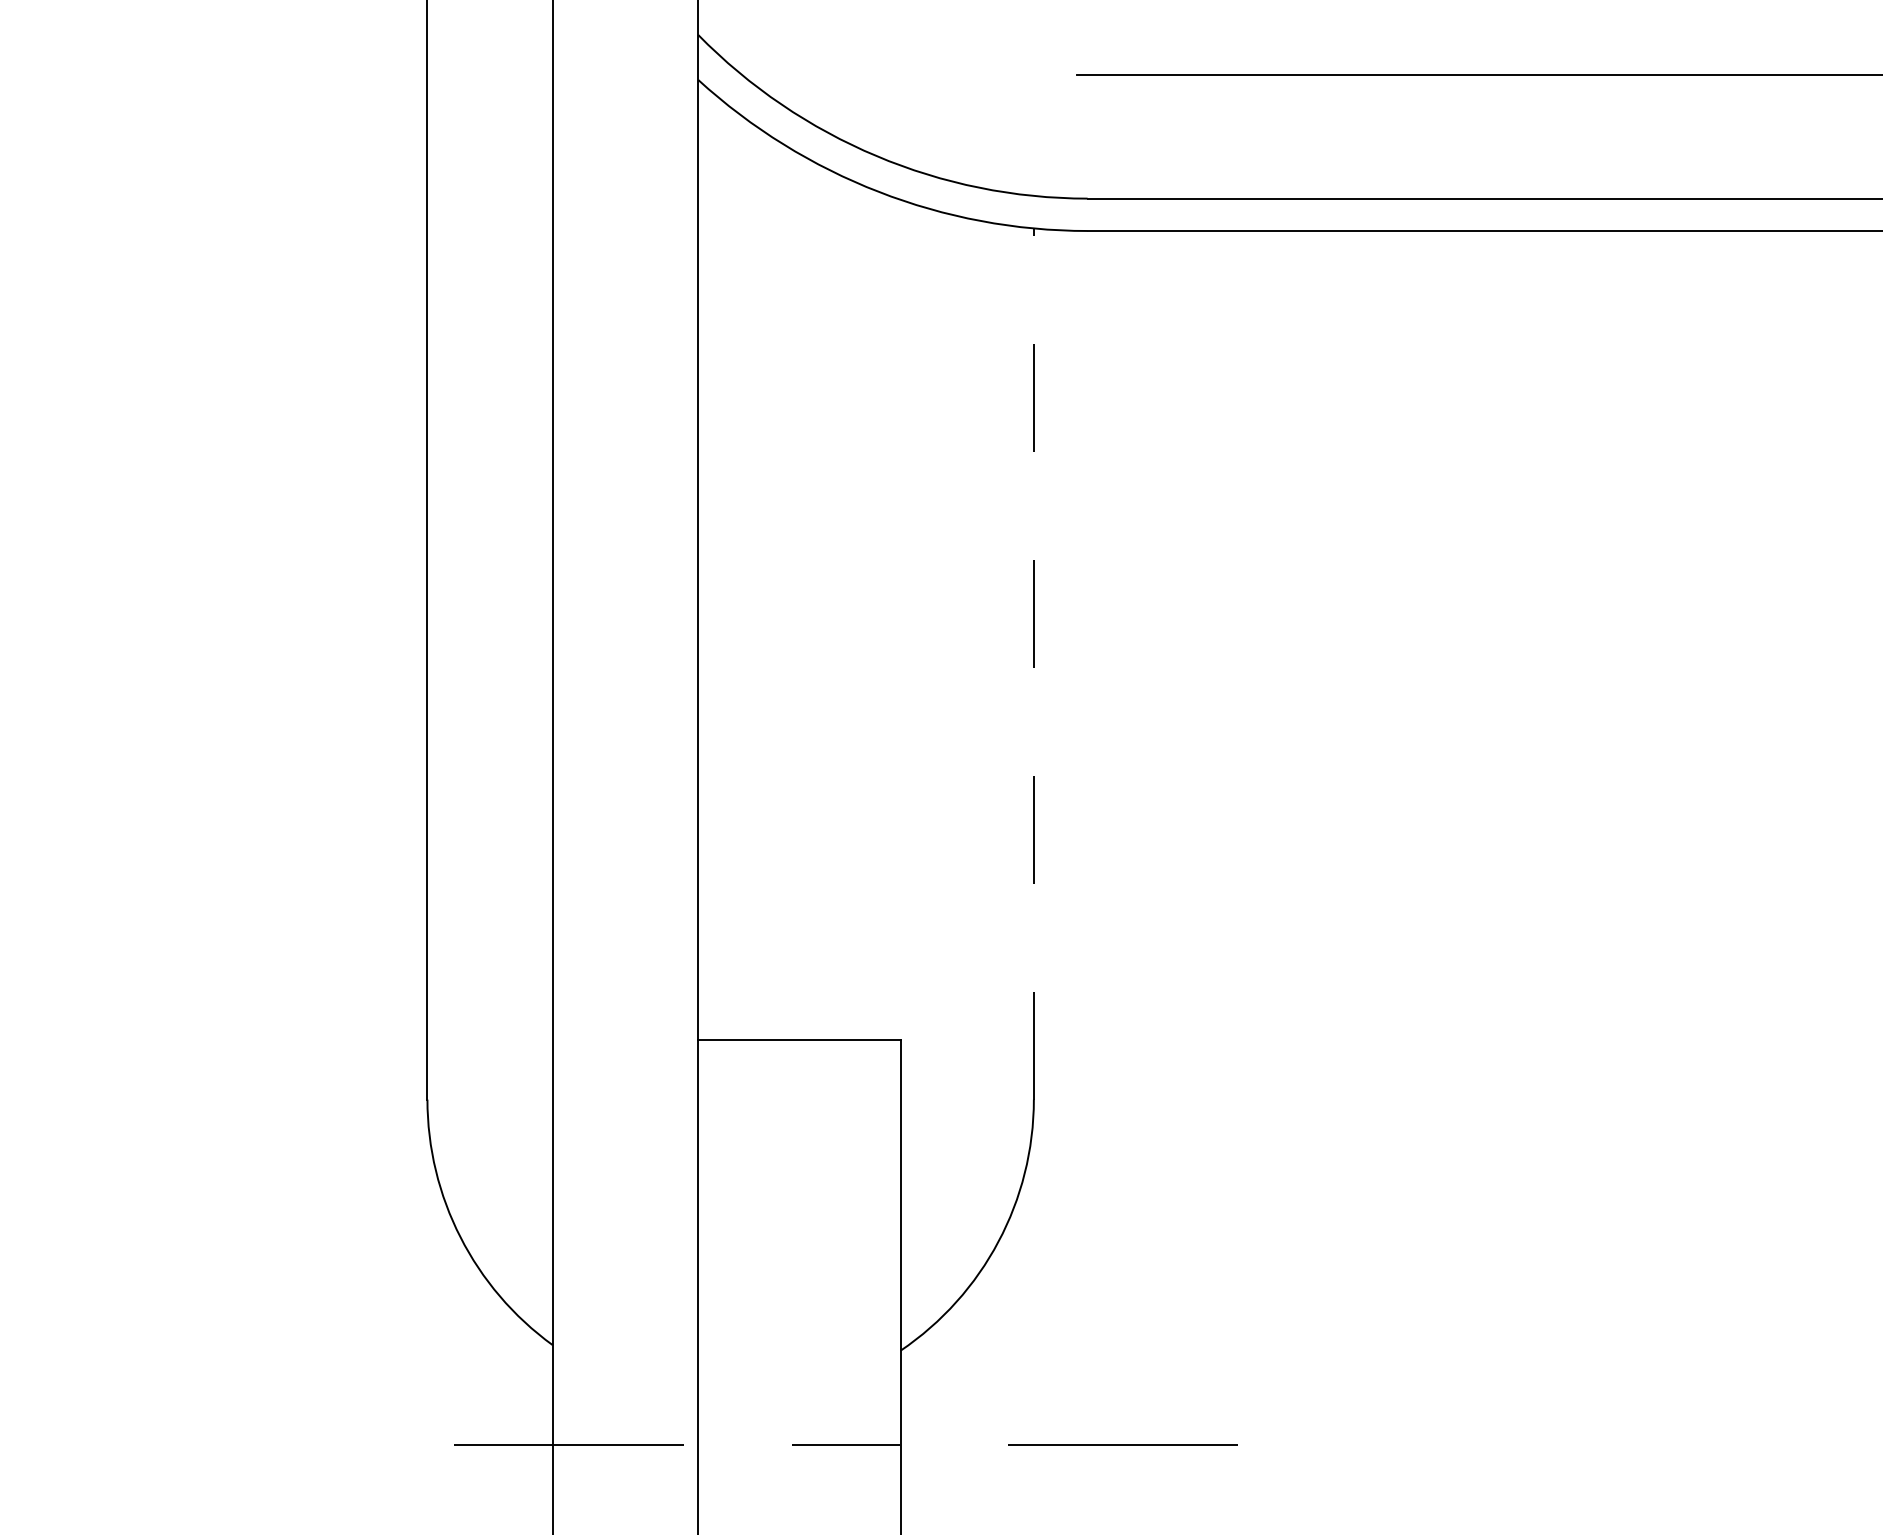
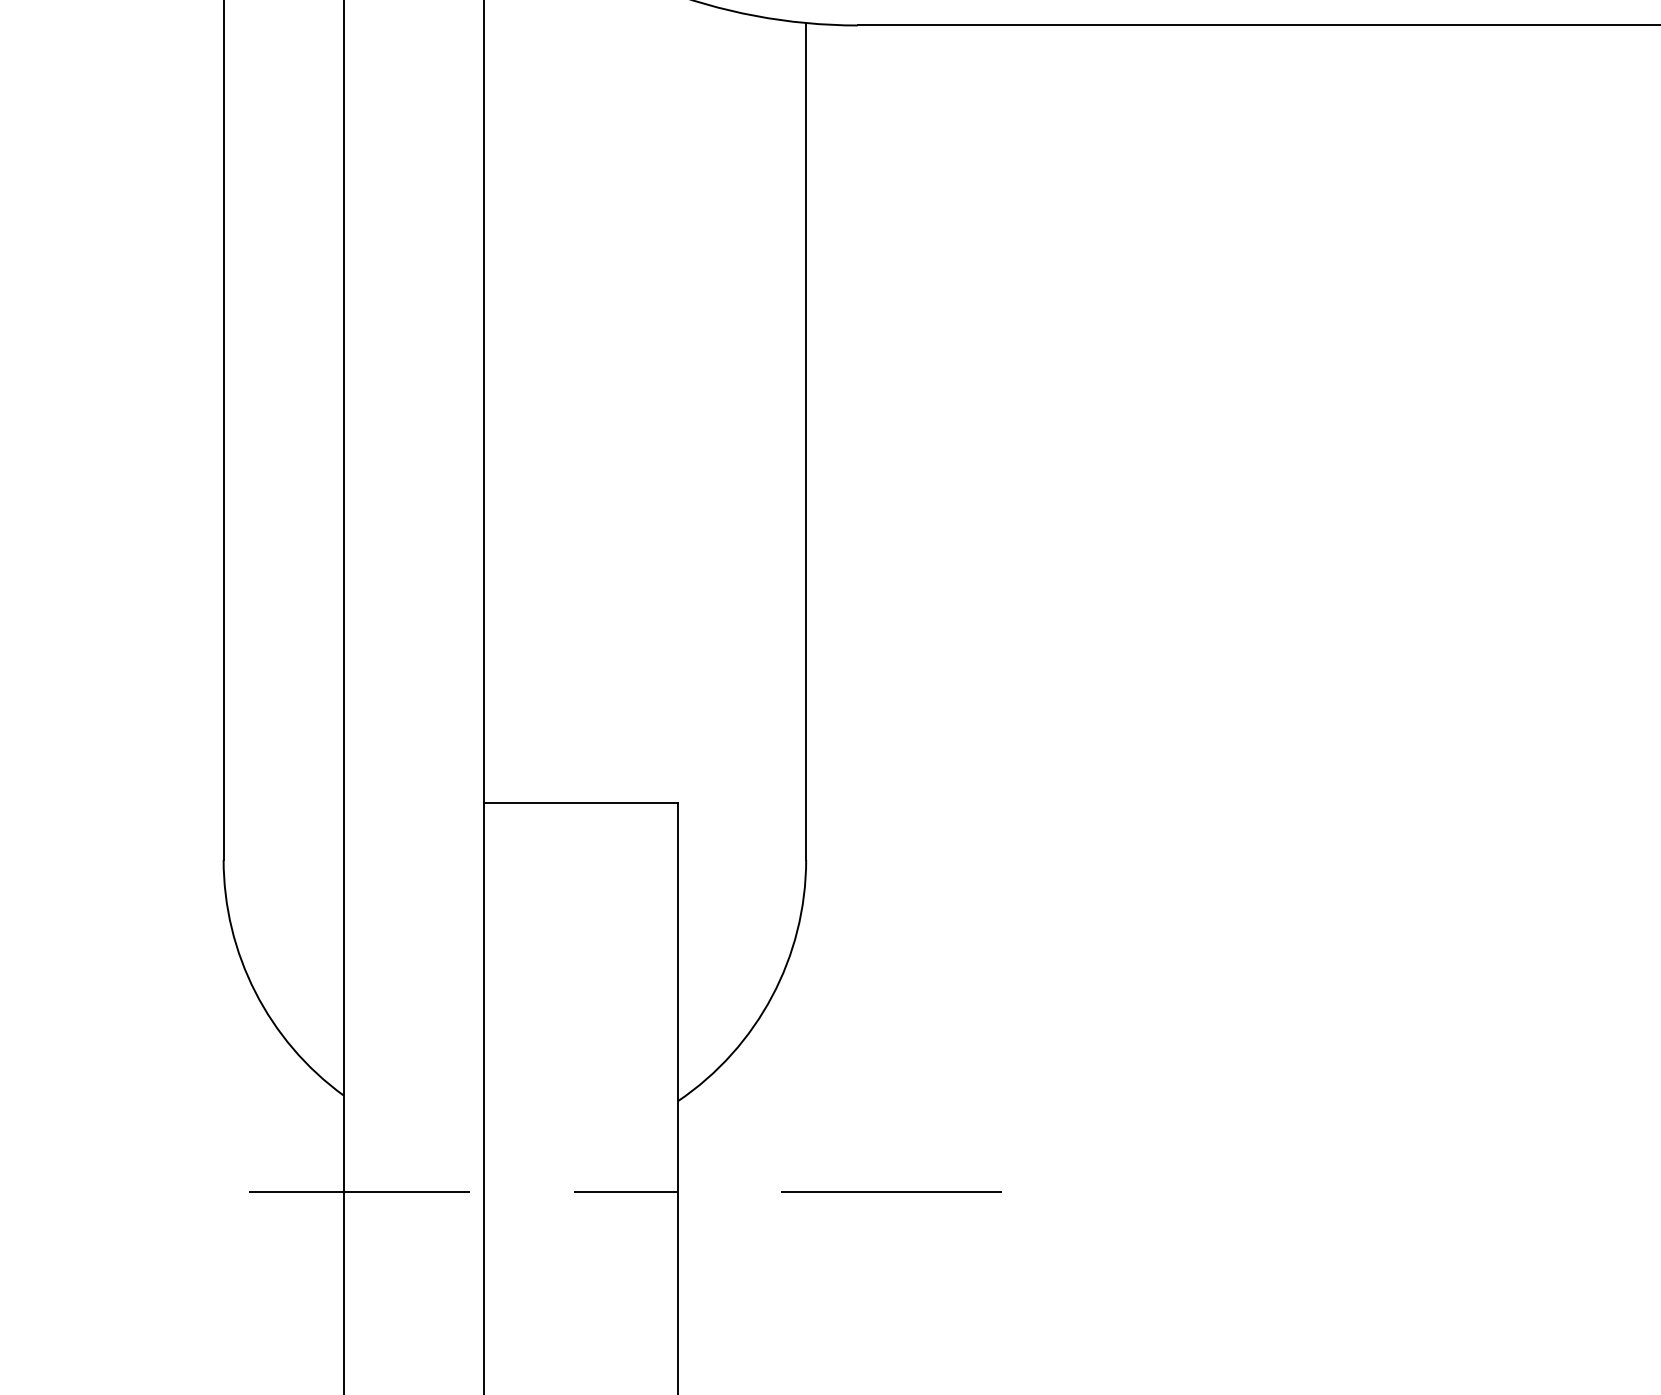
line: (1033, 664) -> (805, 441), dashed -> solid

